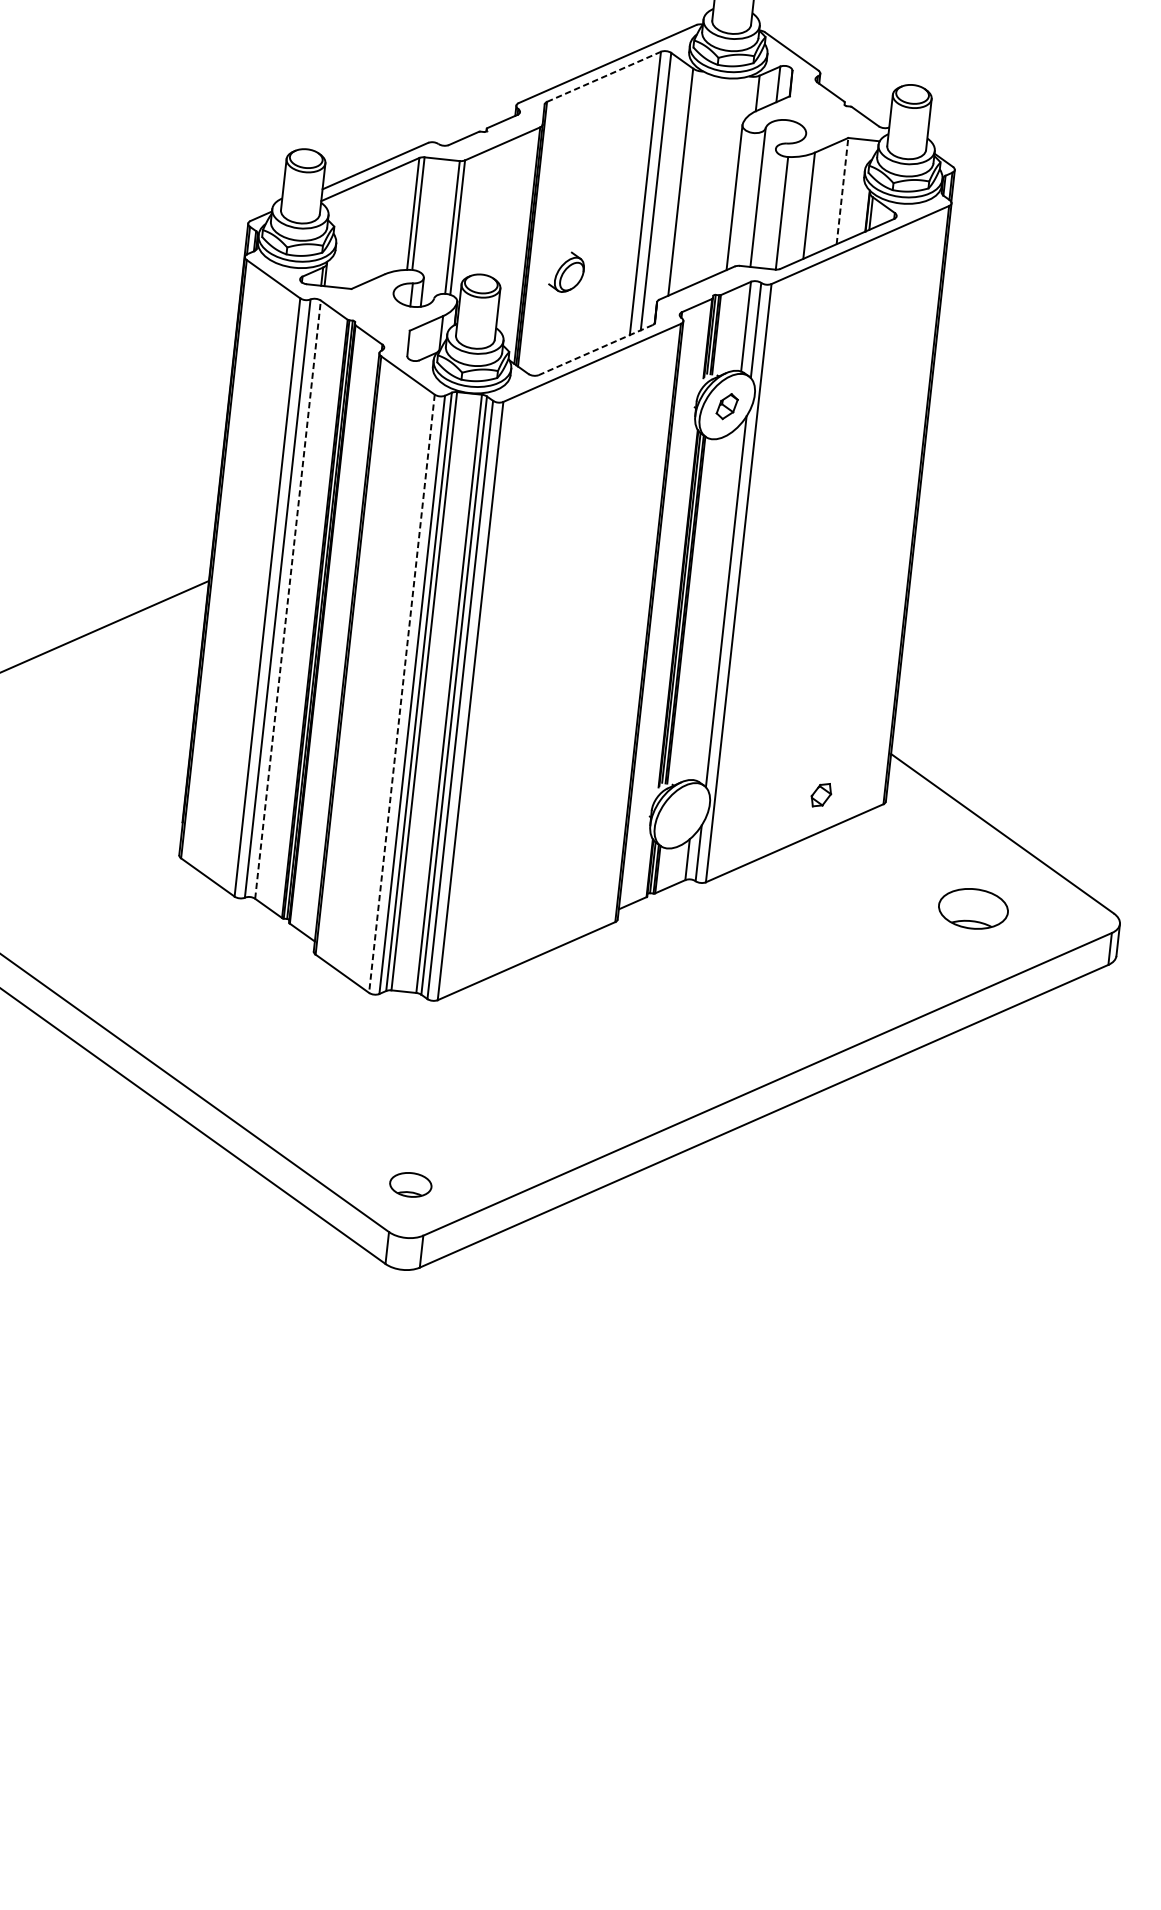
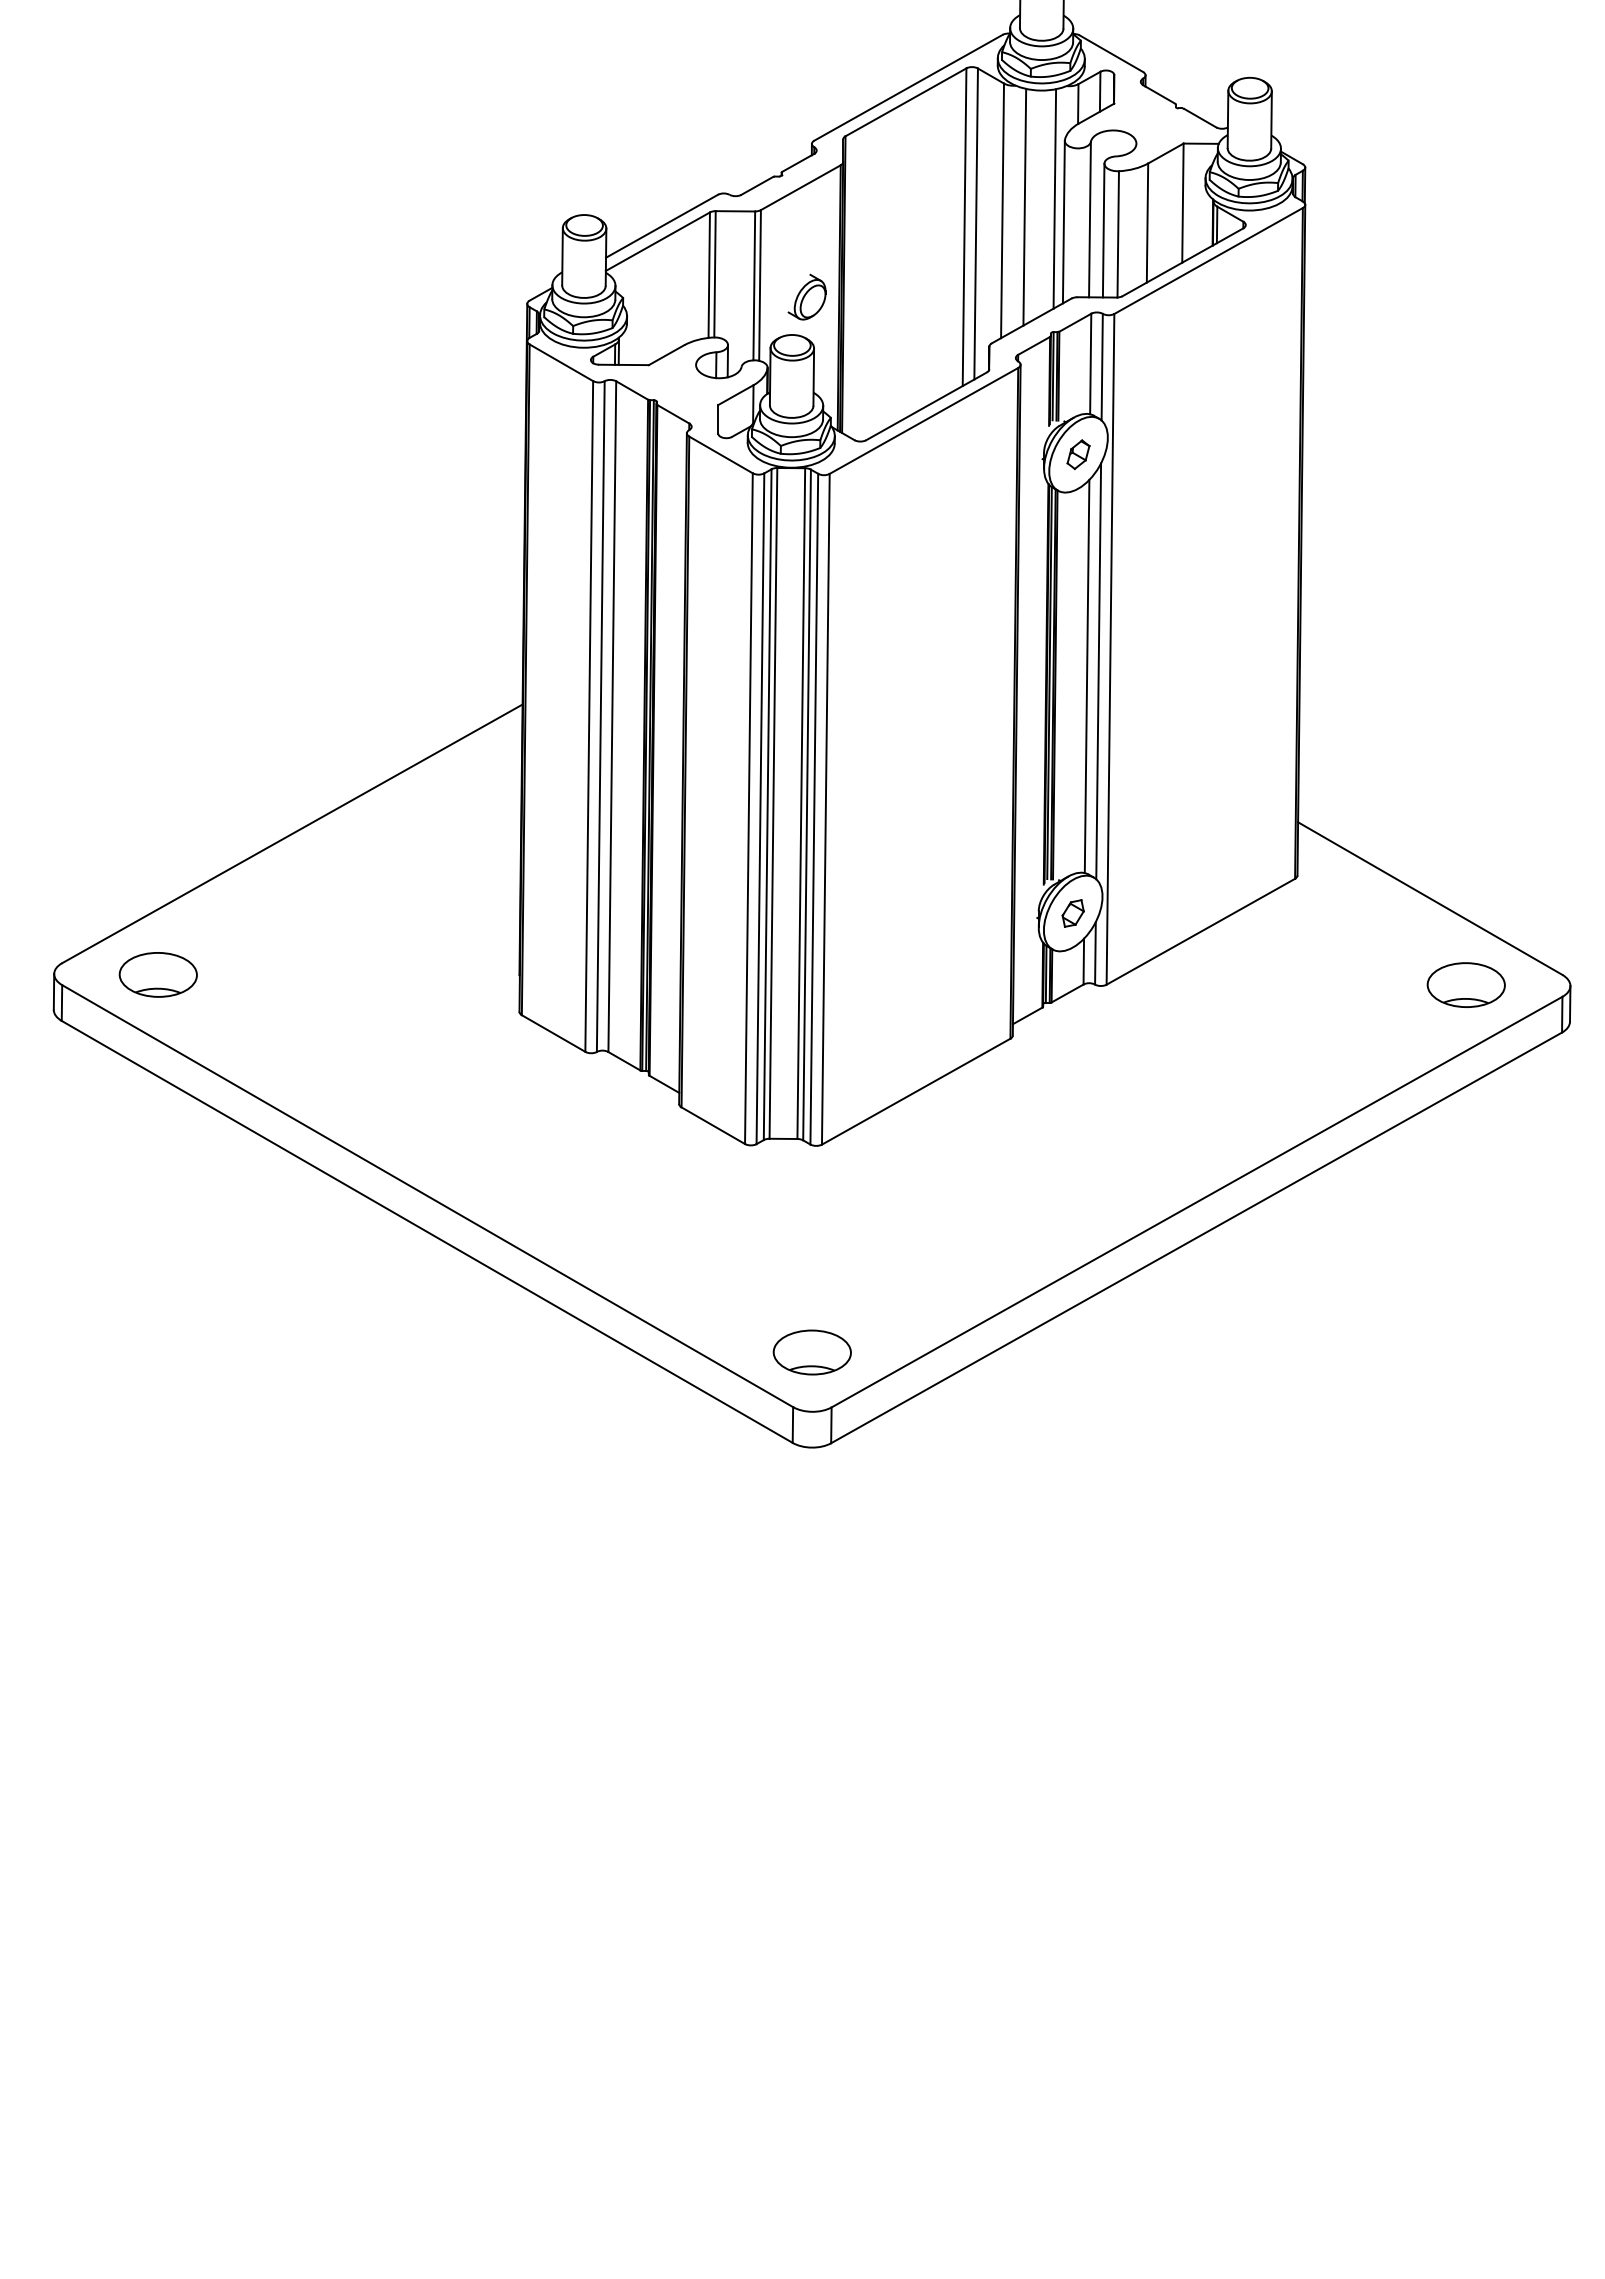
line: (604, 77) -> (906, 102), dashed -> solid
line: (728, 175) -> (1054, 198), added
line: (700, 180) -> (1024, 206), added
line: (842, 191) -> (1182, 203), dashed -> solid
line: (769, 208) -> (1103, 230), added
part: (566, 271) -> (806, 296), moved
line: (595, 350) -> (926, 406), dashed -> solid
line: (288, 599) -> (612, 716), dashed -> solid
line: (714, 605) -> (1086, 676), added
line: (401, 694) -> (748, 809), dashed -> solid
part: (820, 795) -> (1072, 913), moved
part: (972, 908) -> (1465, 984), moved
part: (410, 1184) -> (811, 1352), size x1.67

